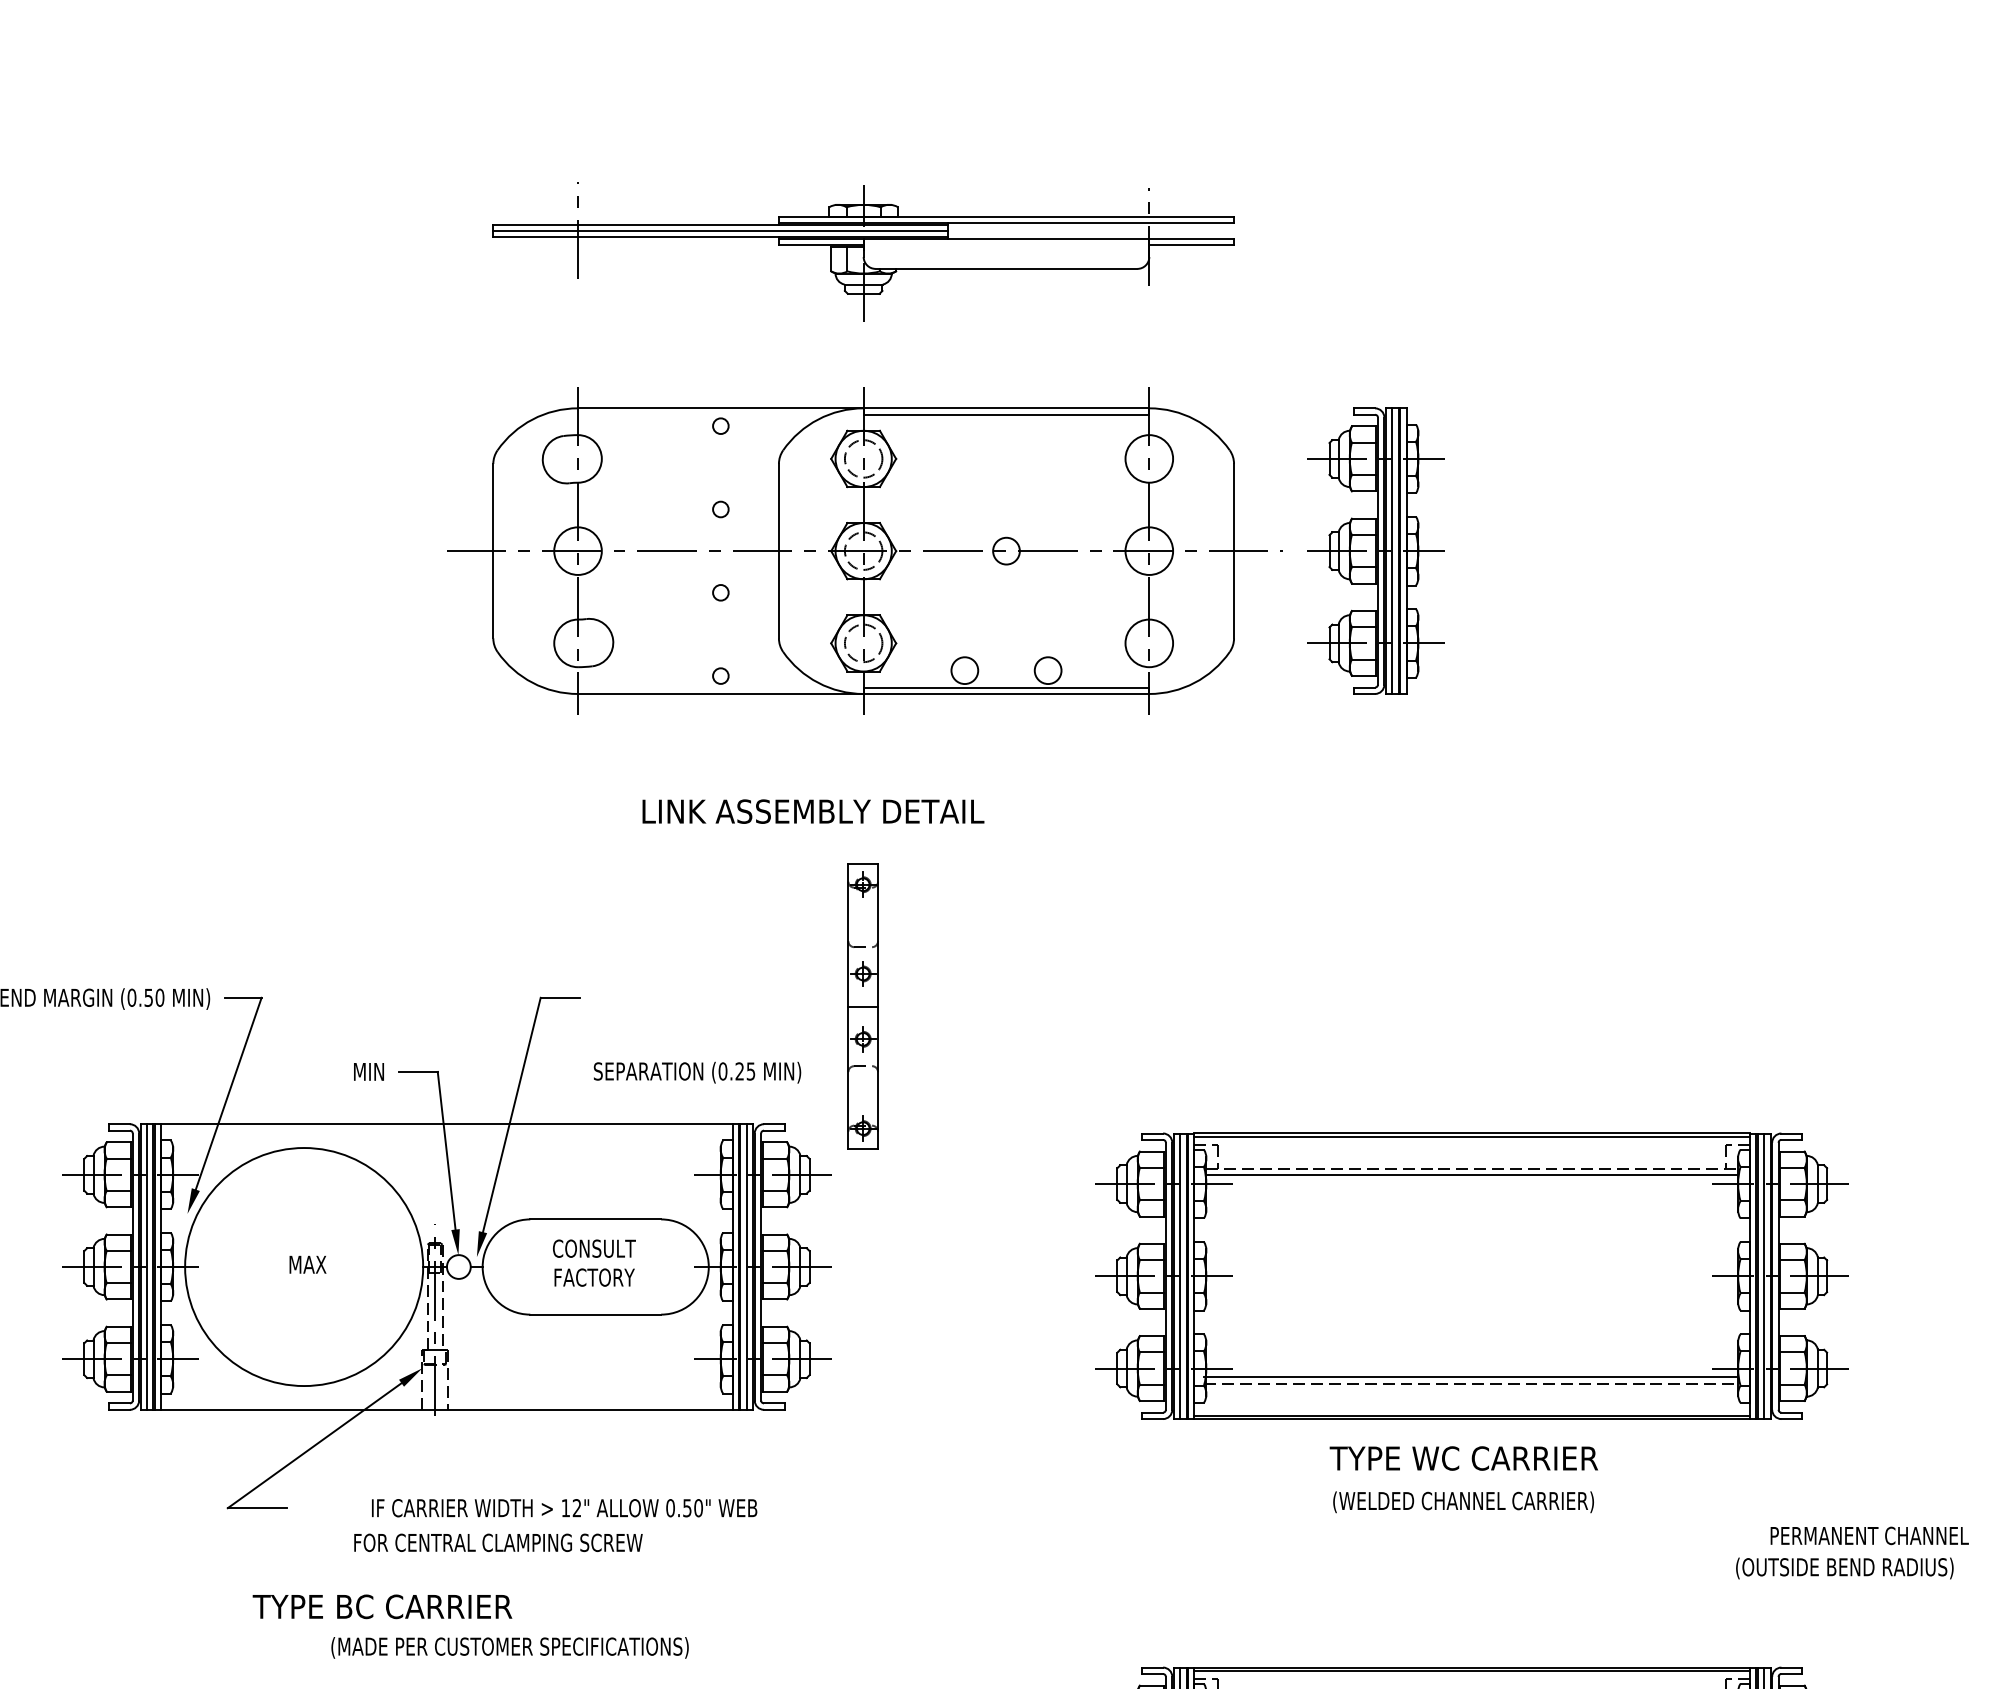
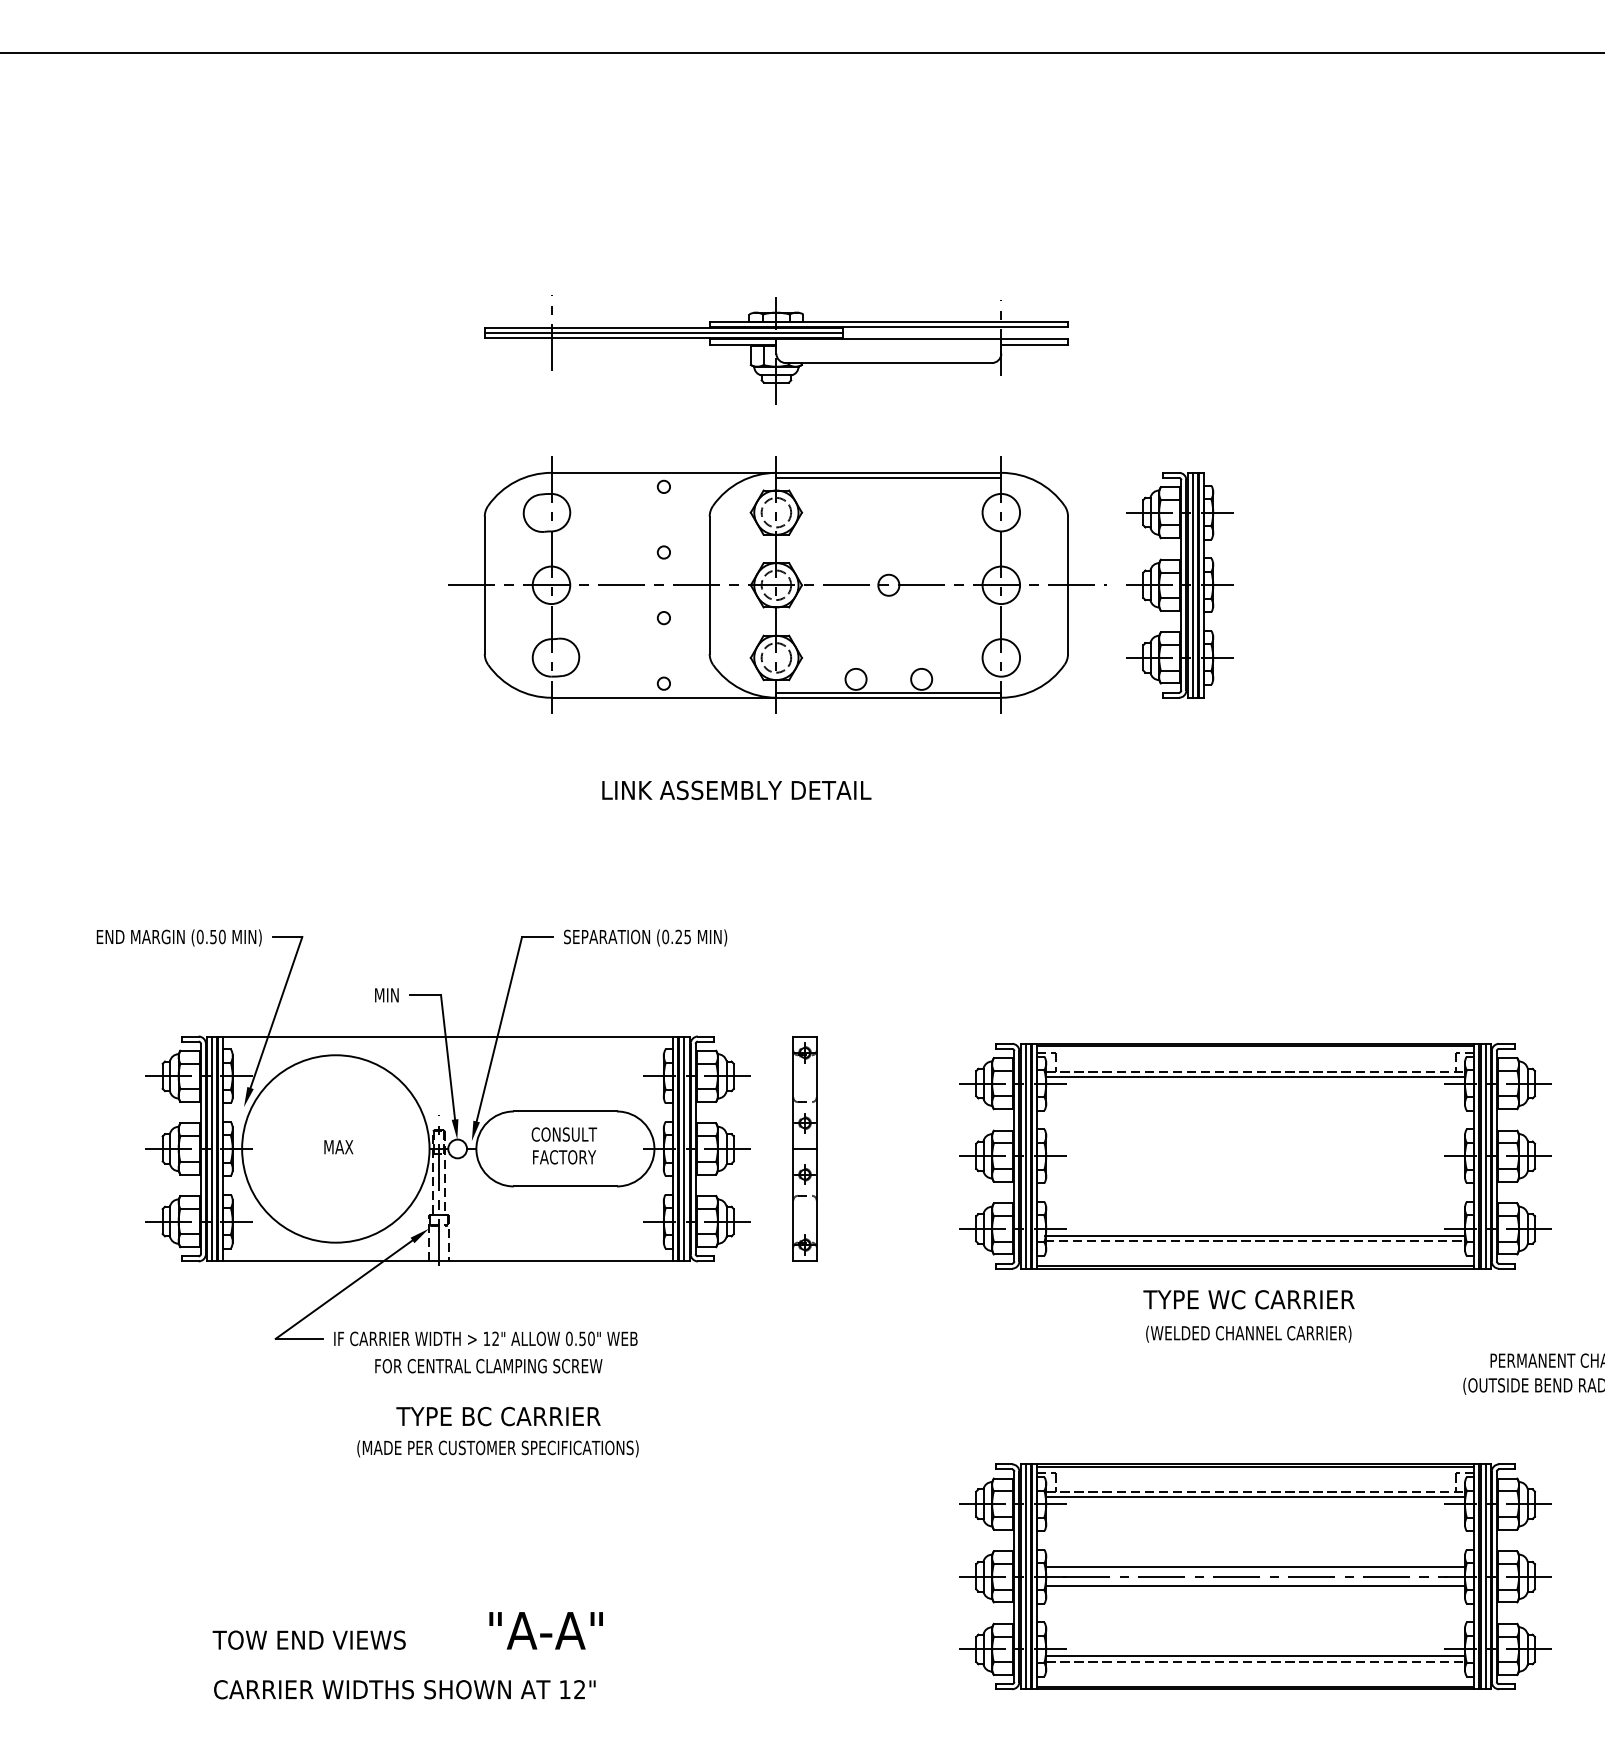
part: (862, 1006) -> (804, 1148), moved
text: (697, 1072) -> (645, 937), moved
text: (564, 1507) -> (485, 1338), moved
text: (382, 1606) -> (498, 1416), moved

